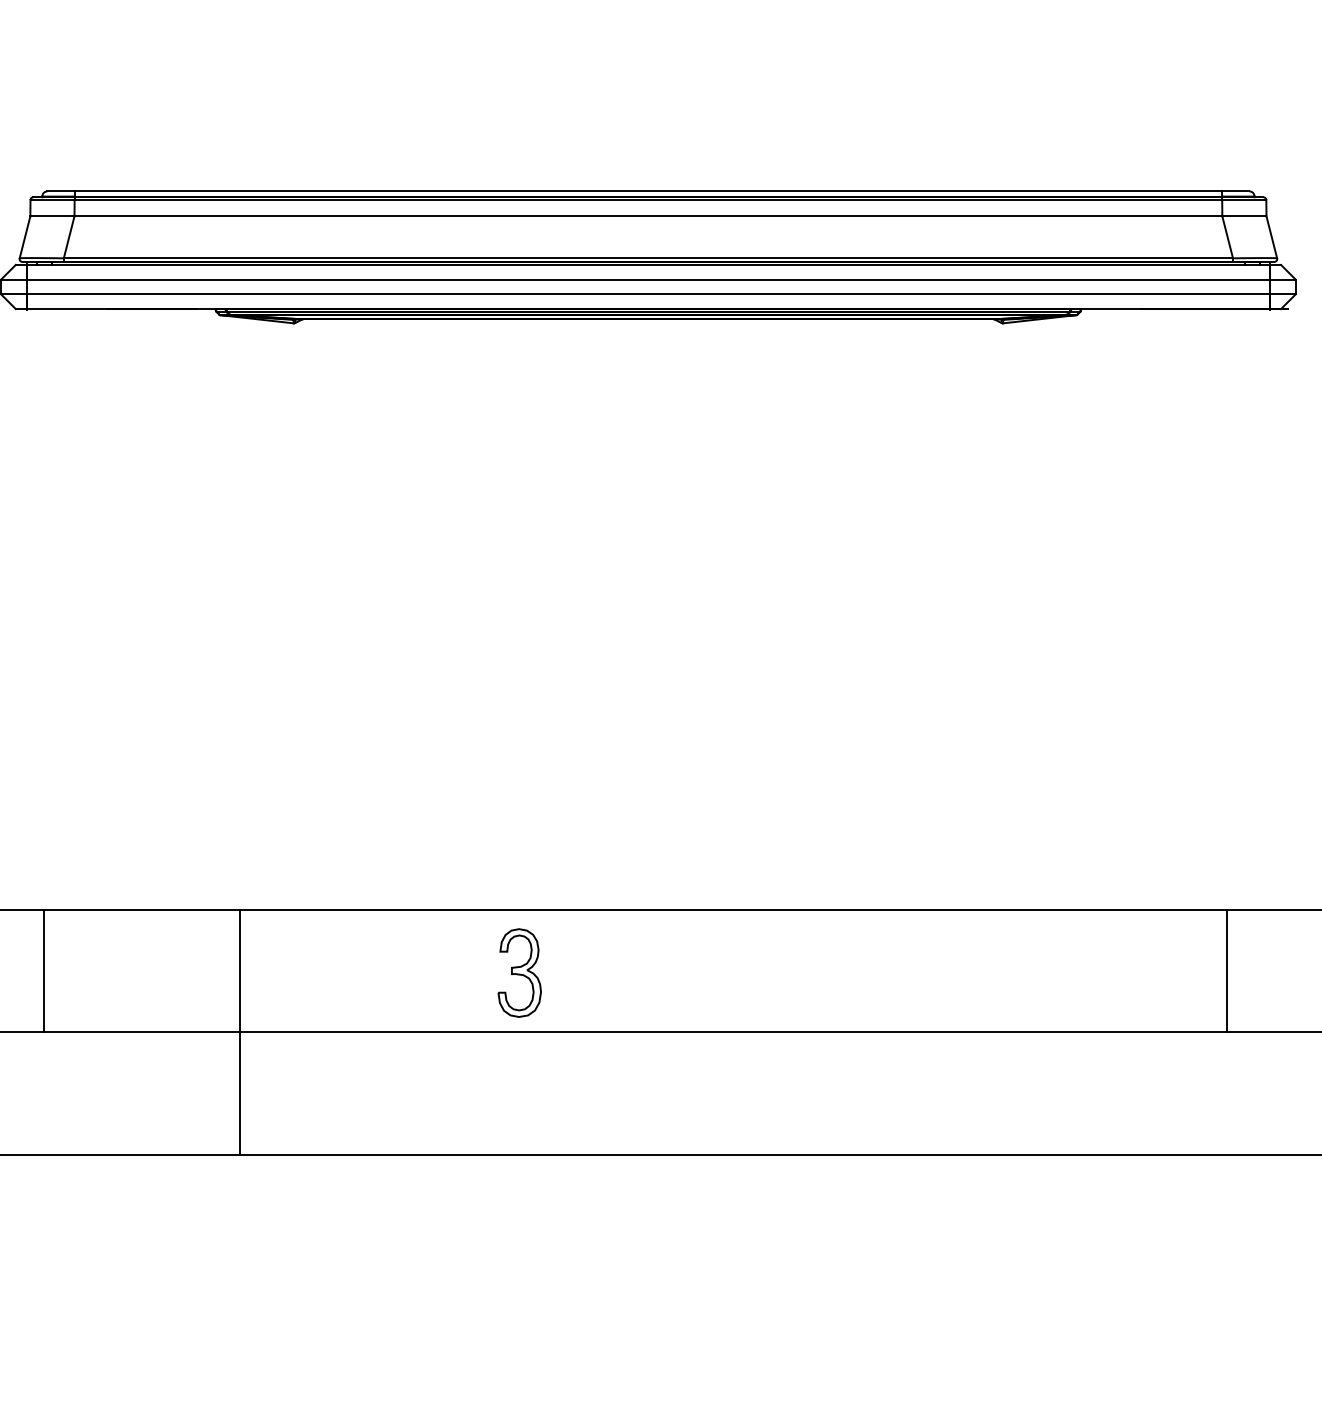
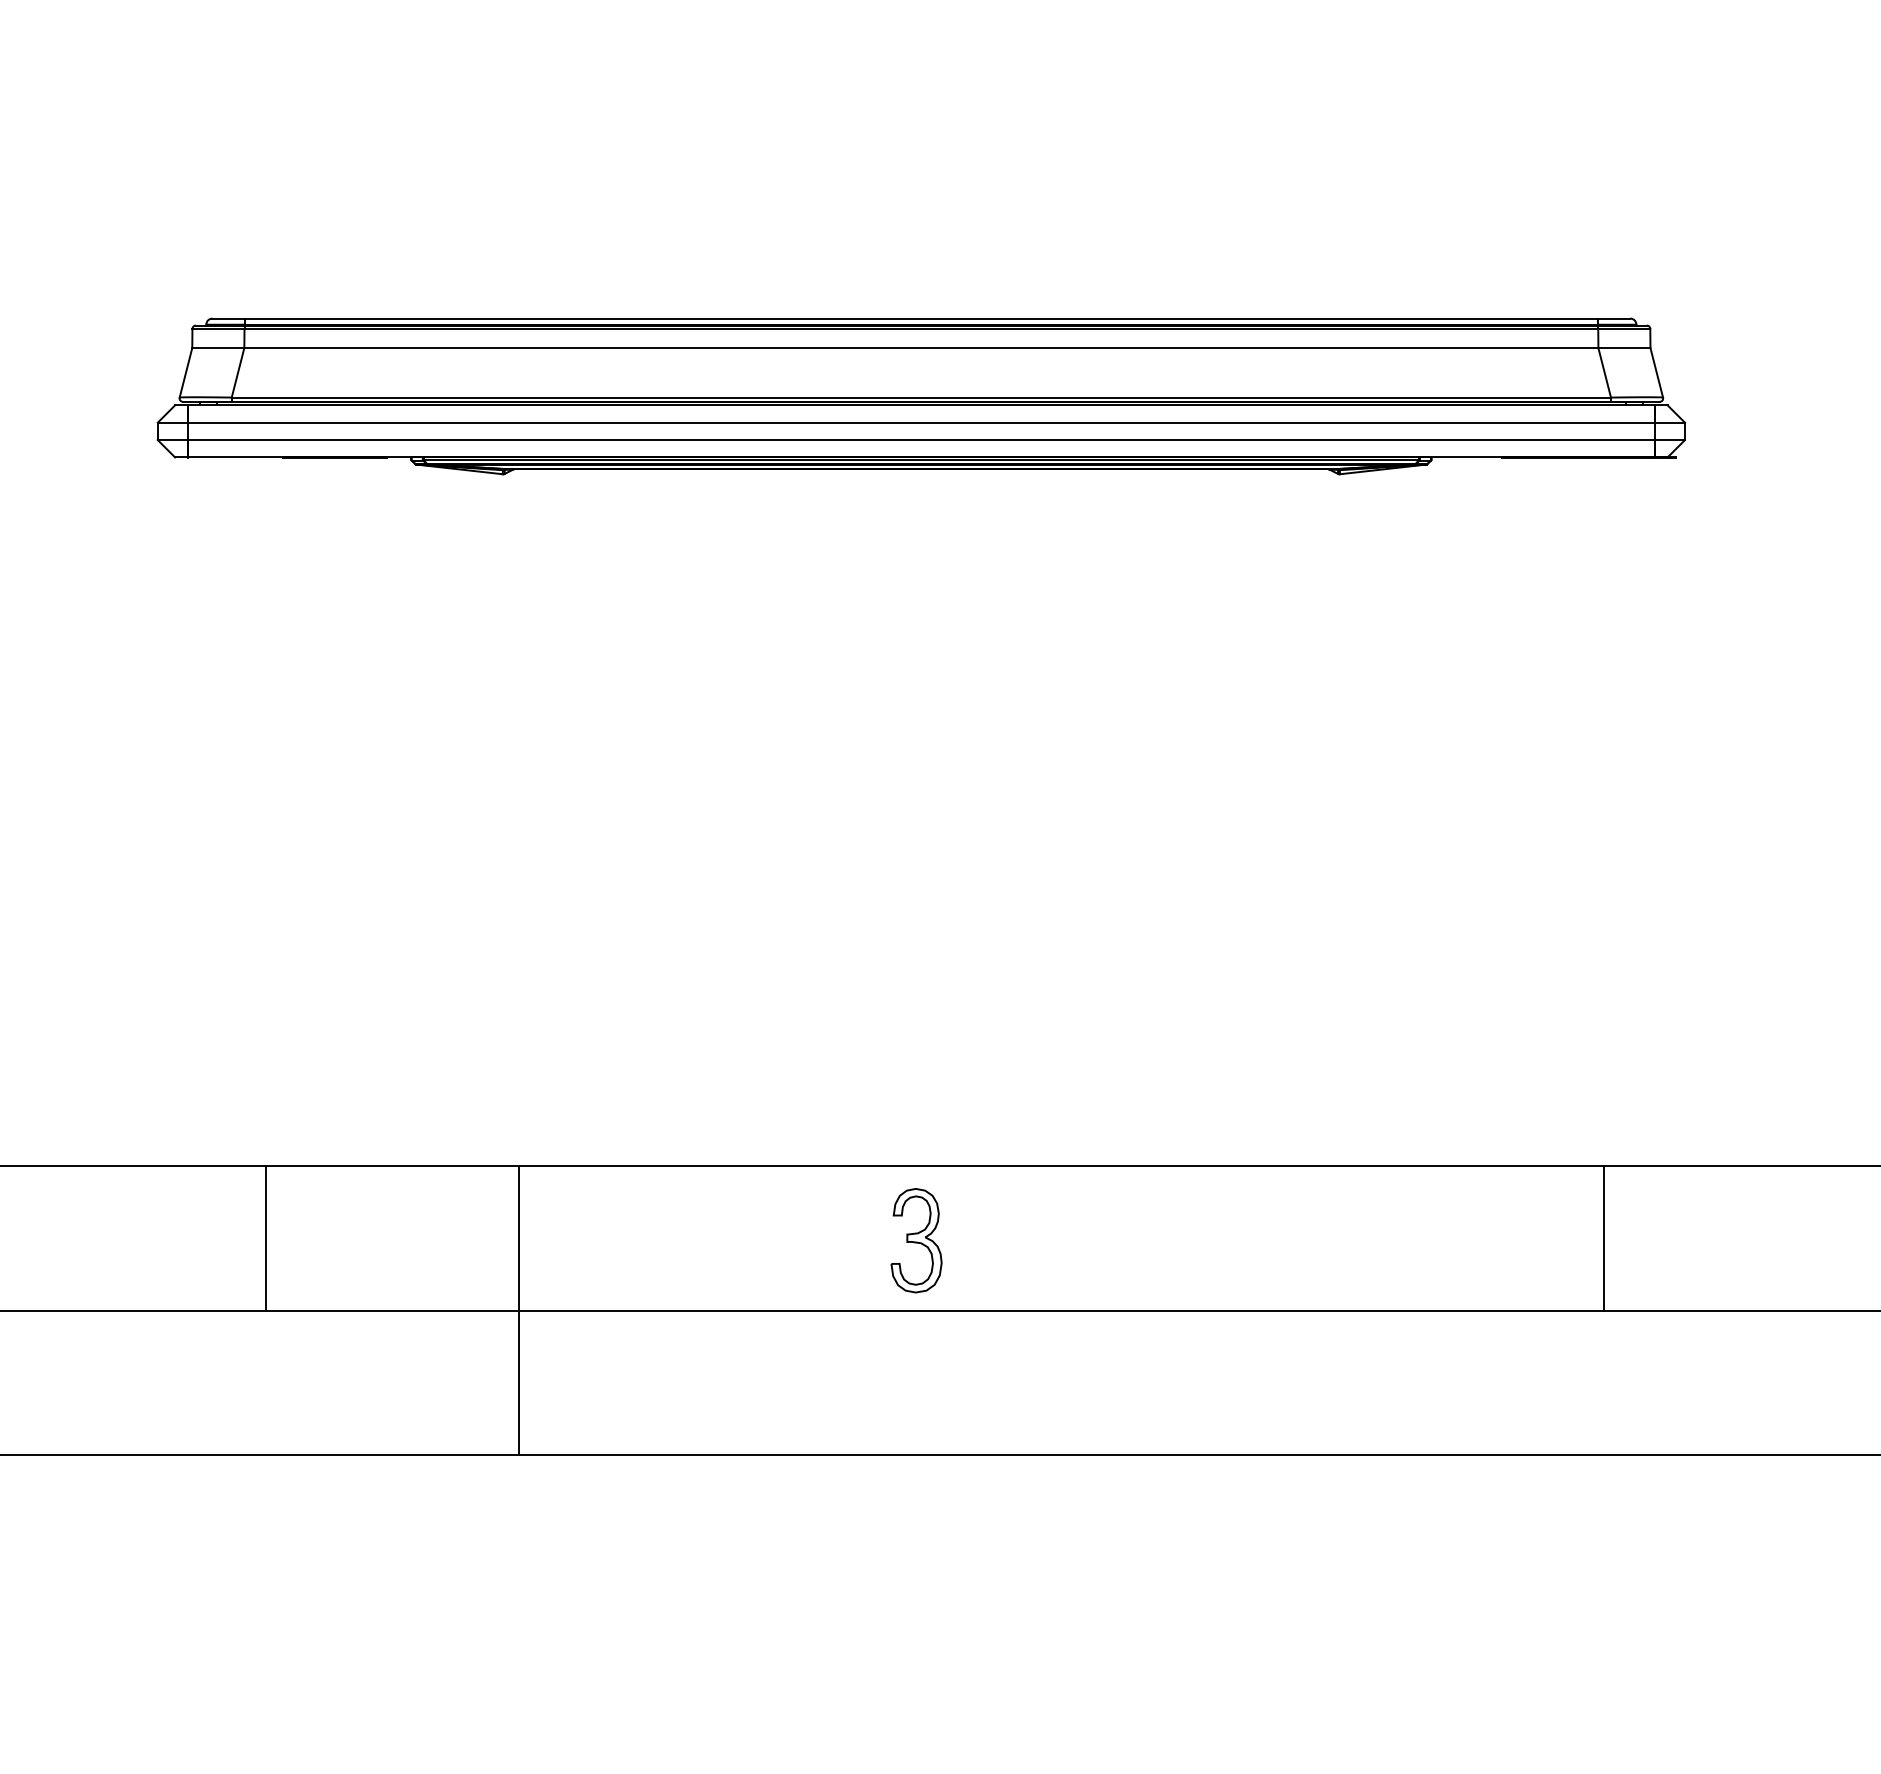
line: (44, 971) -> (266, 1238), moved
part: (519, 972) -> (916, 1240), moved
line: (239, 1032) -> (519, 1310), moved

